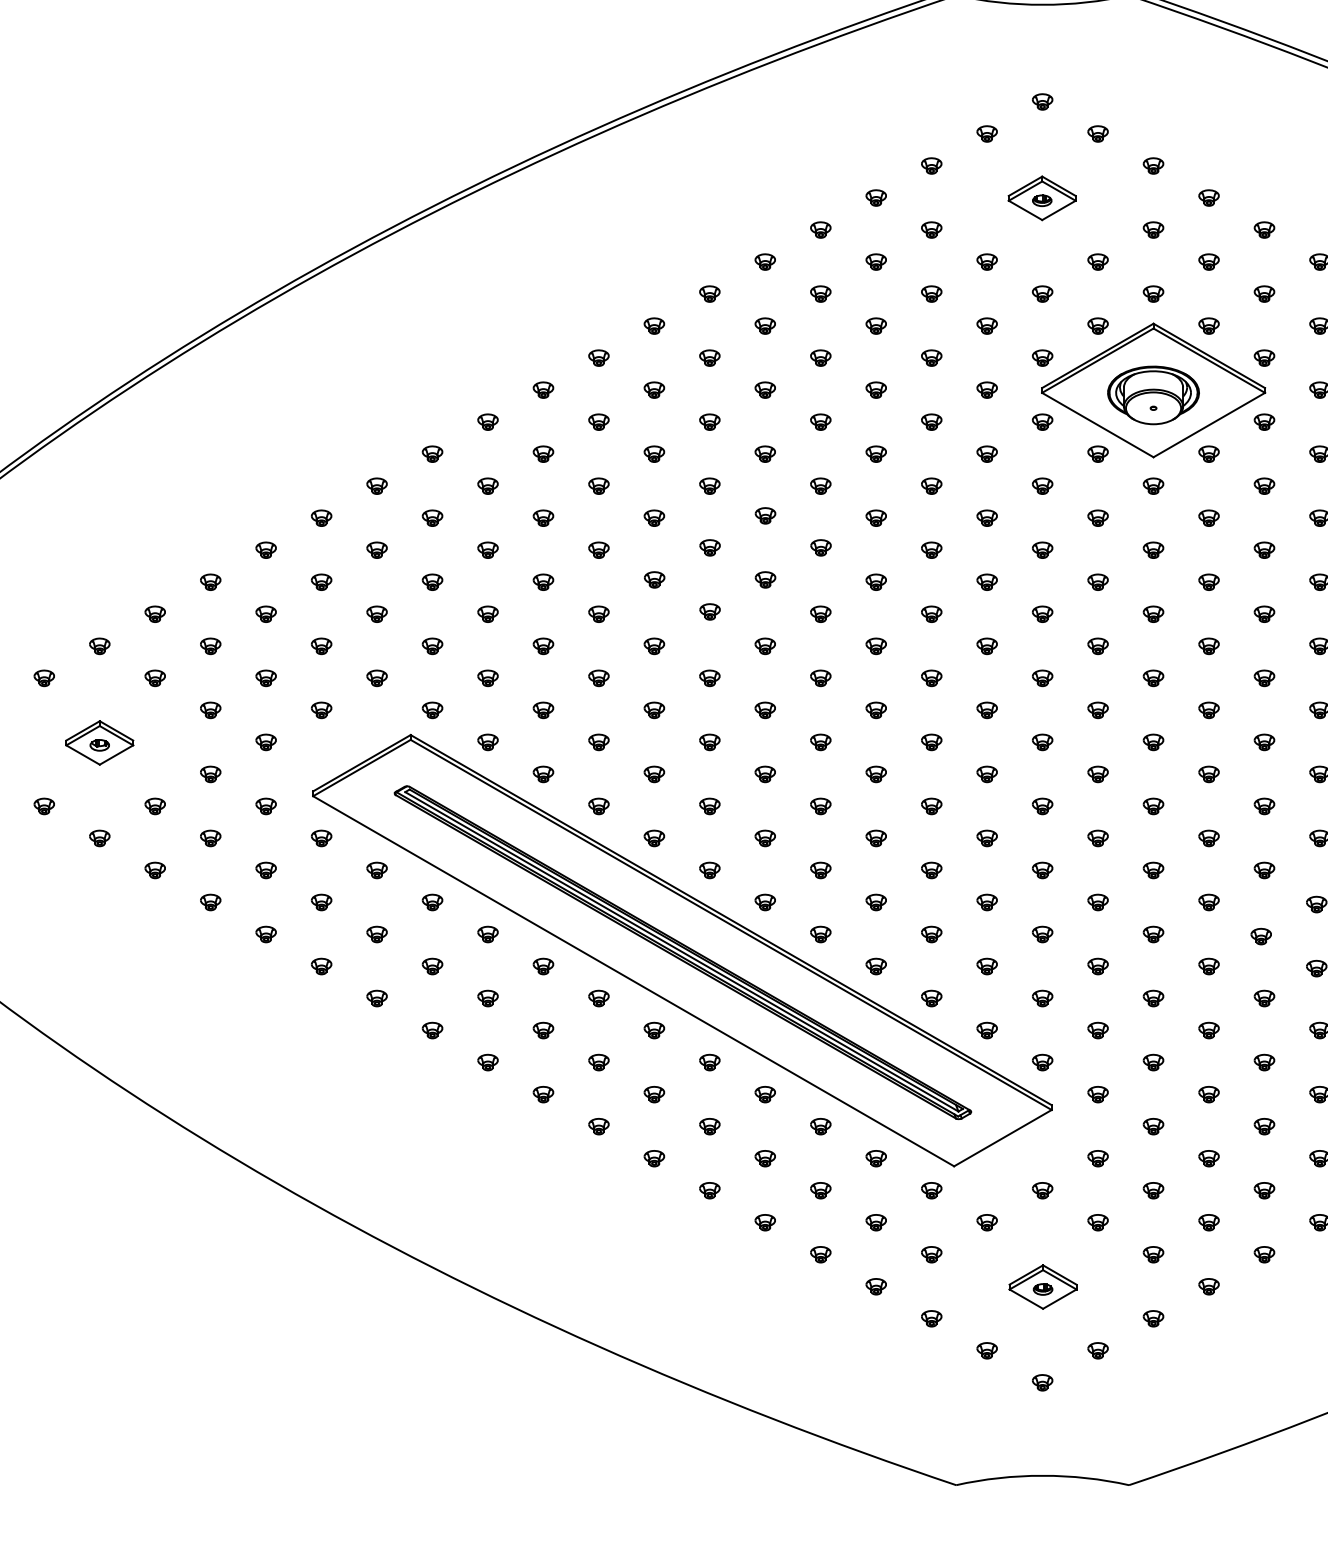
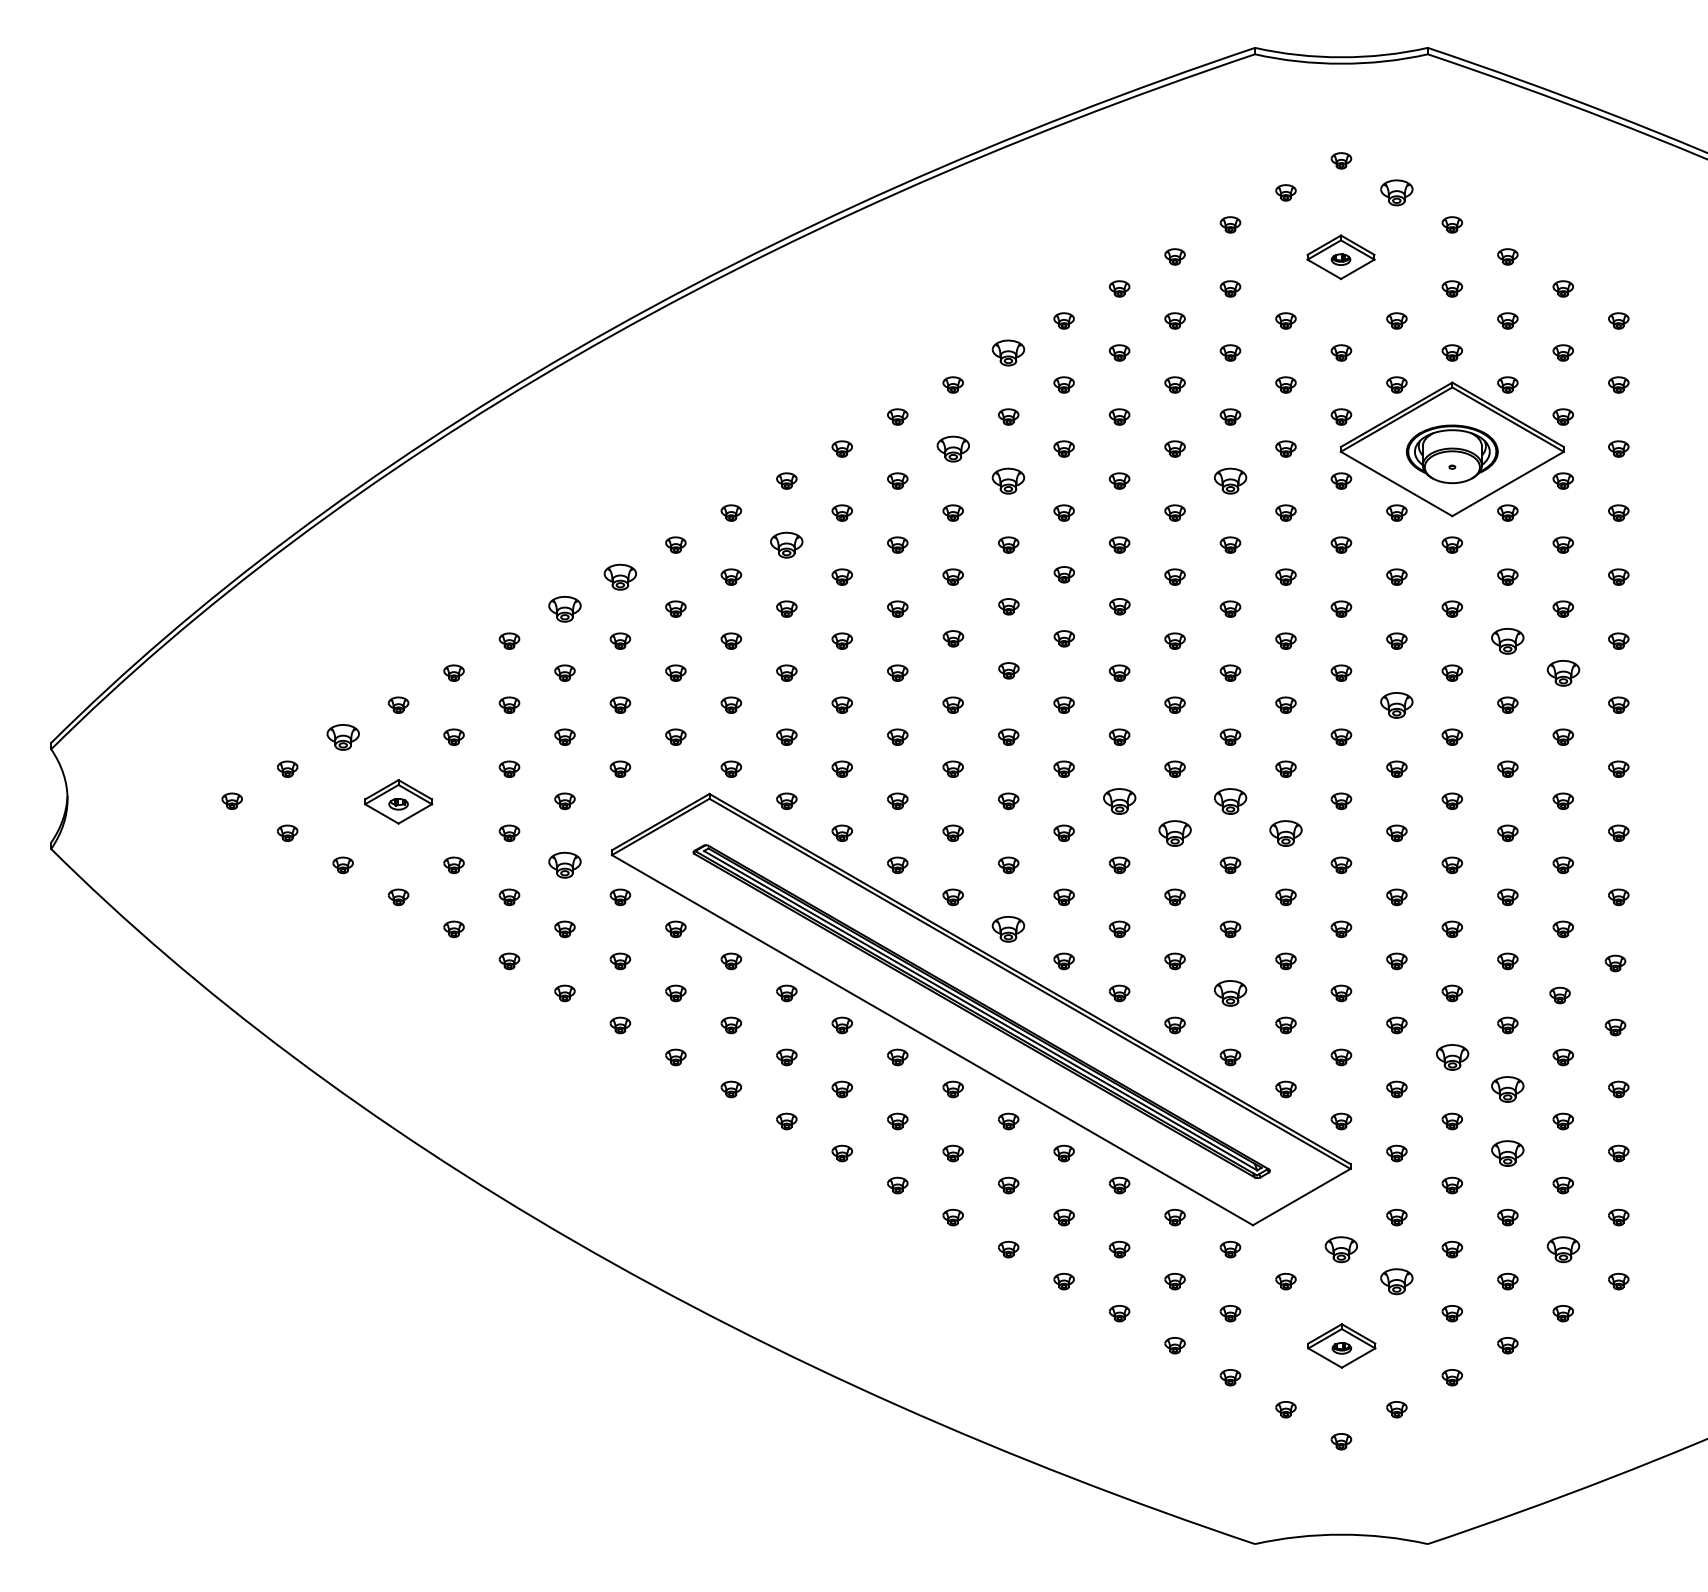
part: (1097, 133) -> (1396, 192), size x1.6
part: (709, 293) -> (1008, 352), size x1.6
part: (653, 389) -> (952, 448), size x1.6
part: (709, 421) -> (1008, 480), size x1.6
part: (931, 421) -> (1230, 480), size x1.6
part: (487, 485) -> (786, 544), size x1.6
part: (321, 517) -> (620, 576), size x1.6
part: (265, 549) -> (564, 608), size x1.6
part: (1208, 581) -> (1507, 640), size x1.6
part: (1263, 613) -> (1562, 672), size x1.6
part: (1097, 645) -> (1396, 704), size x1.6
part: (43, 677) -> (342, 736), size x1.6
part: (820, 741) -> (1119, 800), size x1.6
part: (931, 741) -> (1230, 800), size x1.6
part: (875, 773) -> (1174, 832), size x1.6
part: (986, 773) -> (1285, 832), size x1.6
part: (265, 806) -> (564, 865), size x1.6
part: (709, 870) -> (1008, 929), size x1.6
part: (931, 934) -> (1230, 993), size x1.6
part: (1152, 998) -> (1451, 1057), size x1.6
part: (1208, 1030) -> (1507, 1089), size x1.6
part: (1208, 1094) -> (1507, 1153), size x1.6
part: (1042, 1190) -> (1341, 1249), size x1.6
part: (1263, 1190) -> (1562, 1249), size x1.6
part: (1097, 1222) -> (1396, 1281), size x1.6

